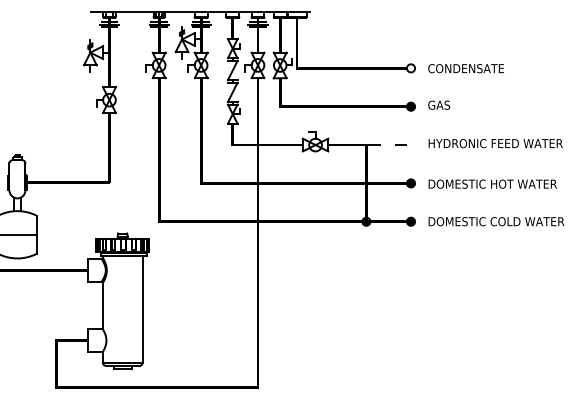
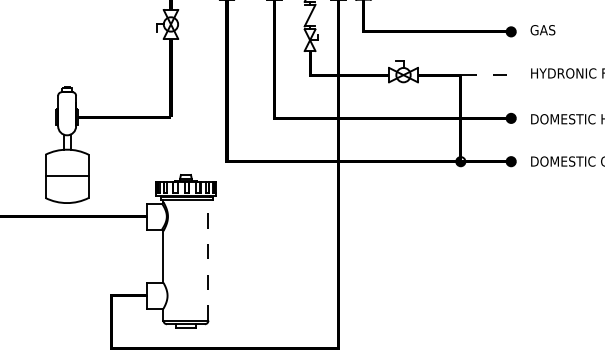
line: (142, 308) -> (208, 259), solid -> dashed

